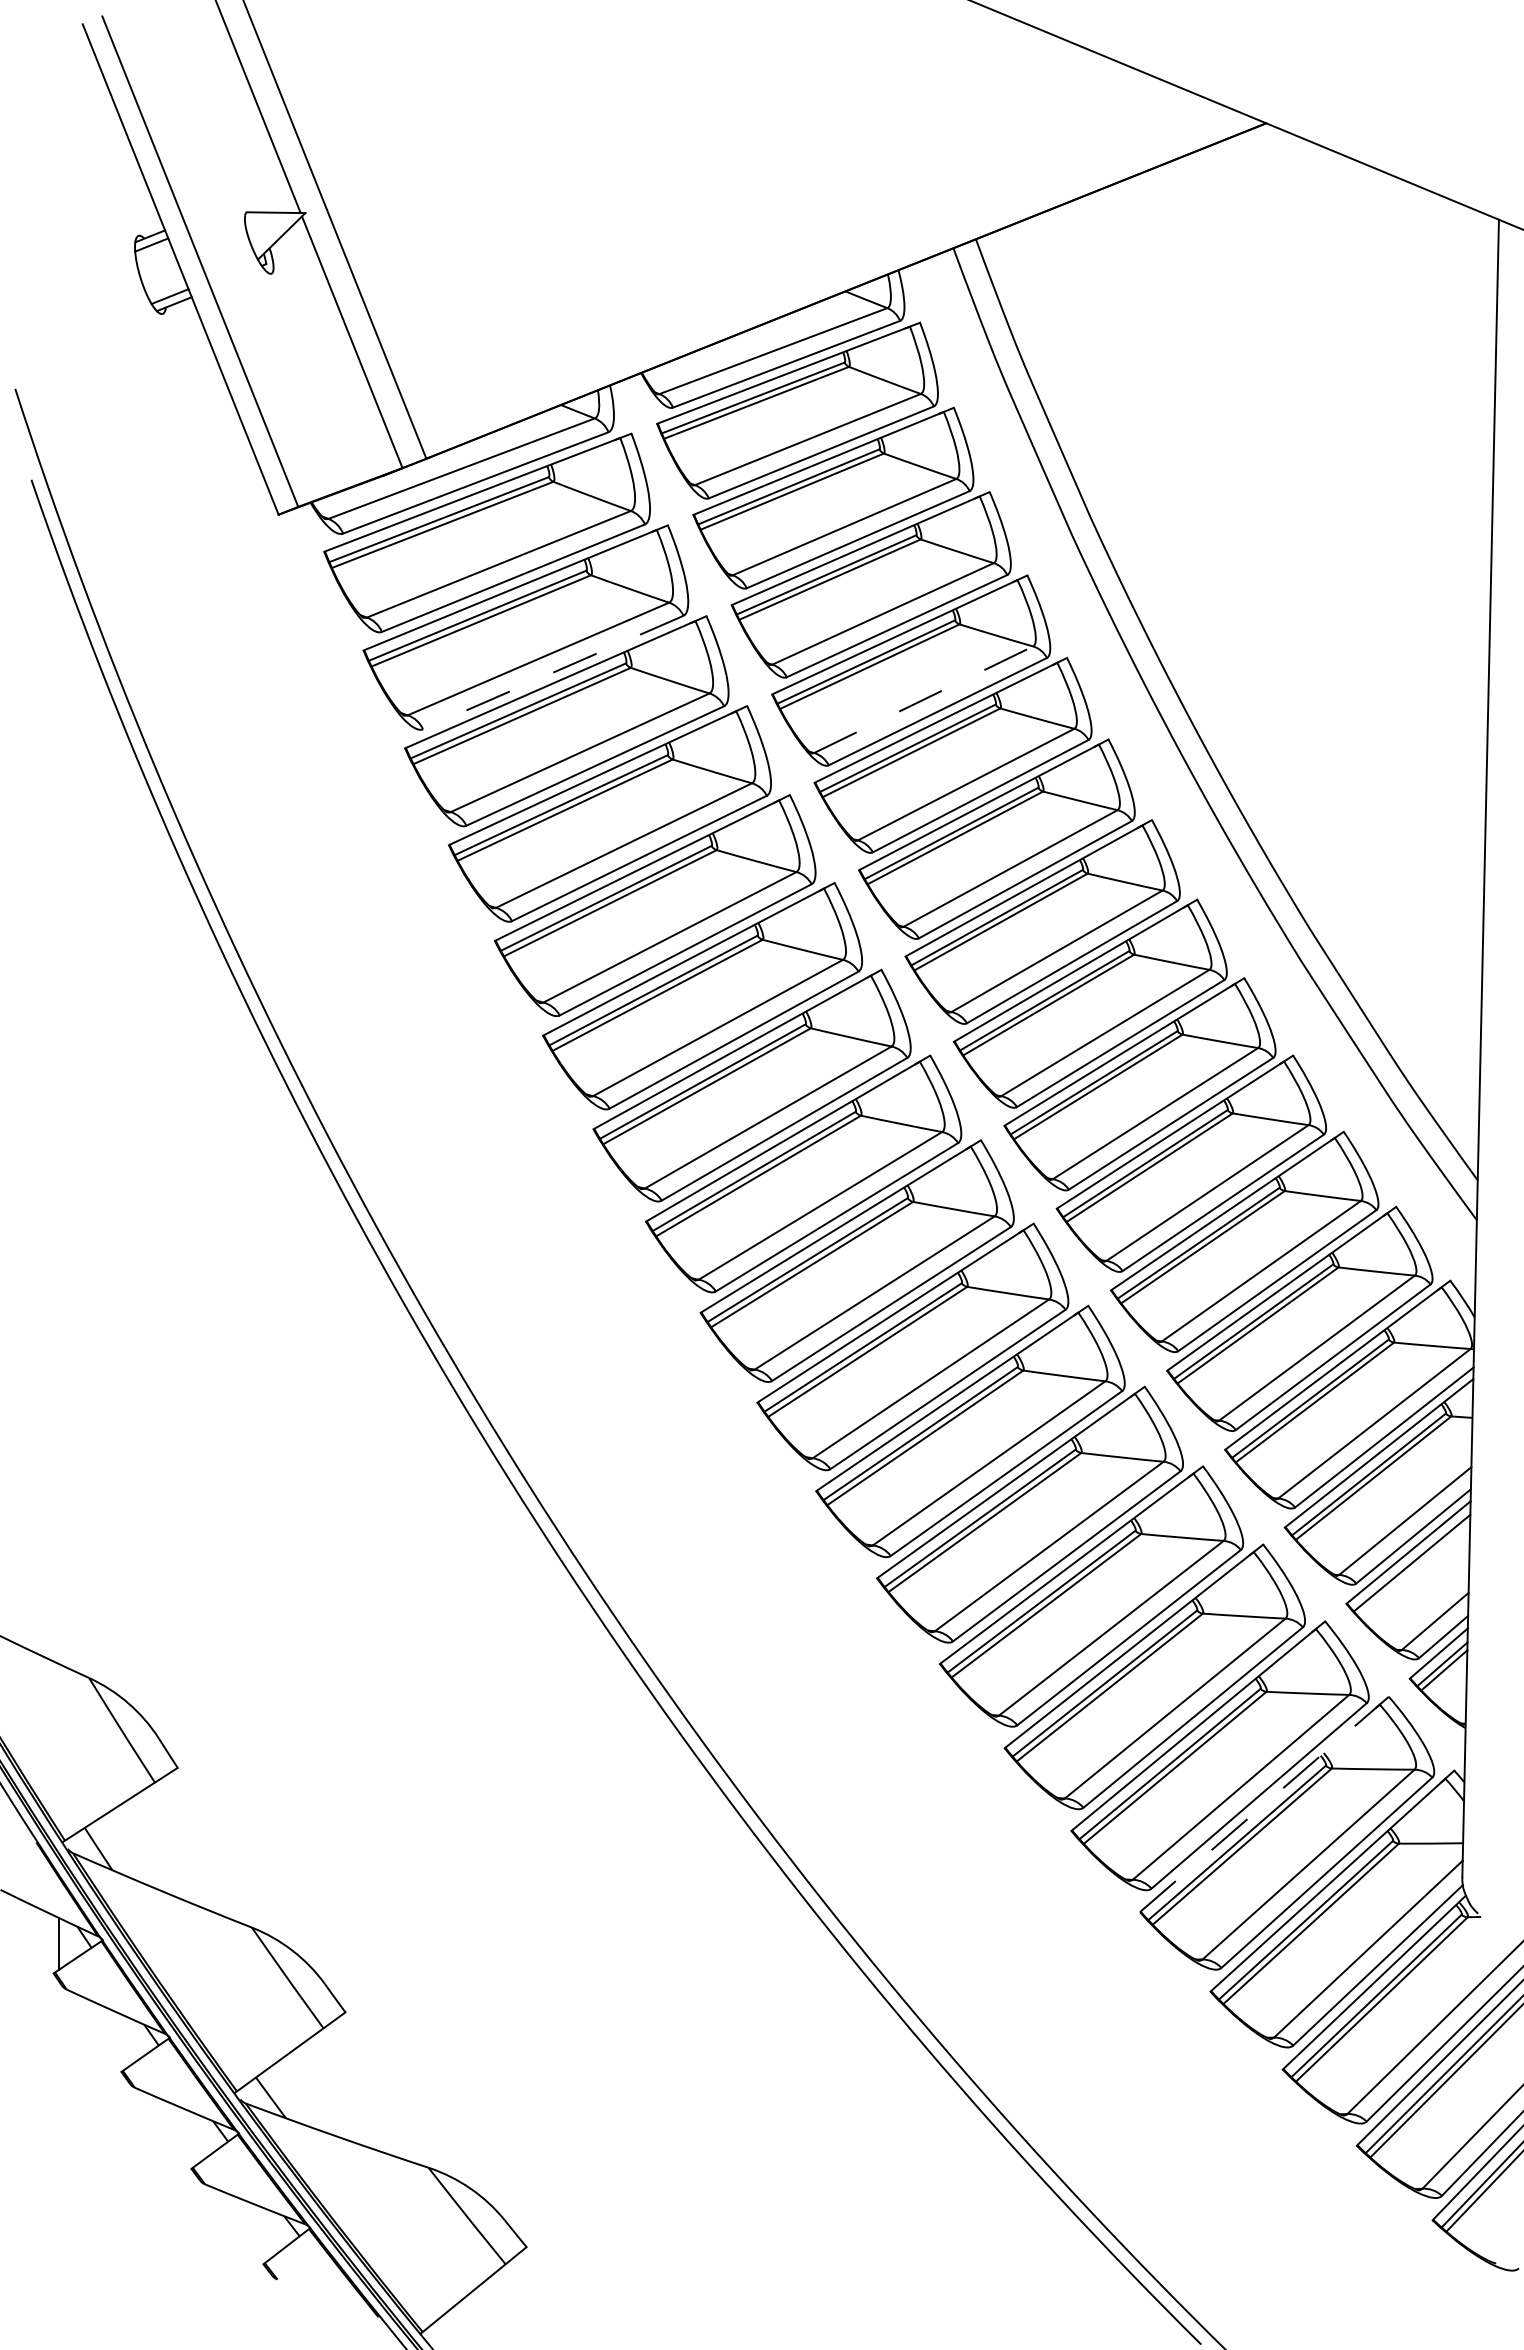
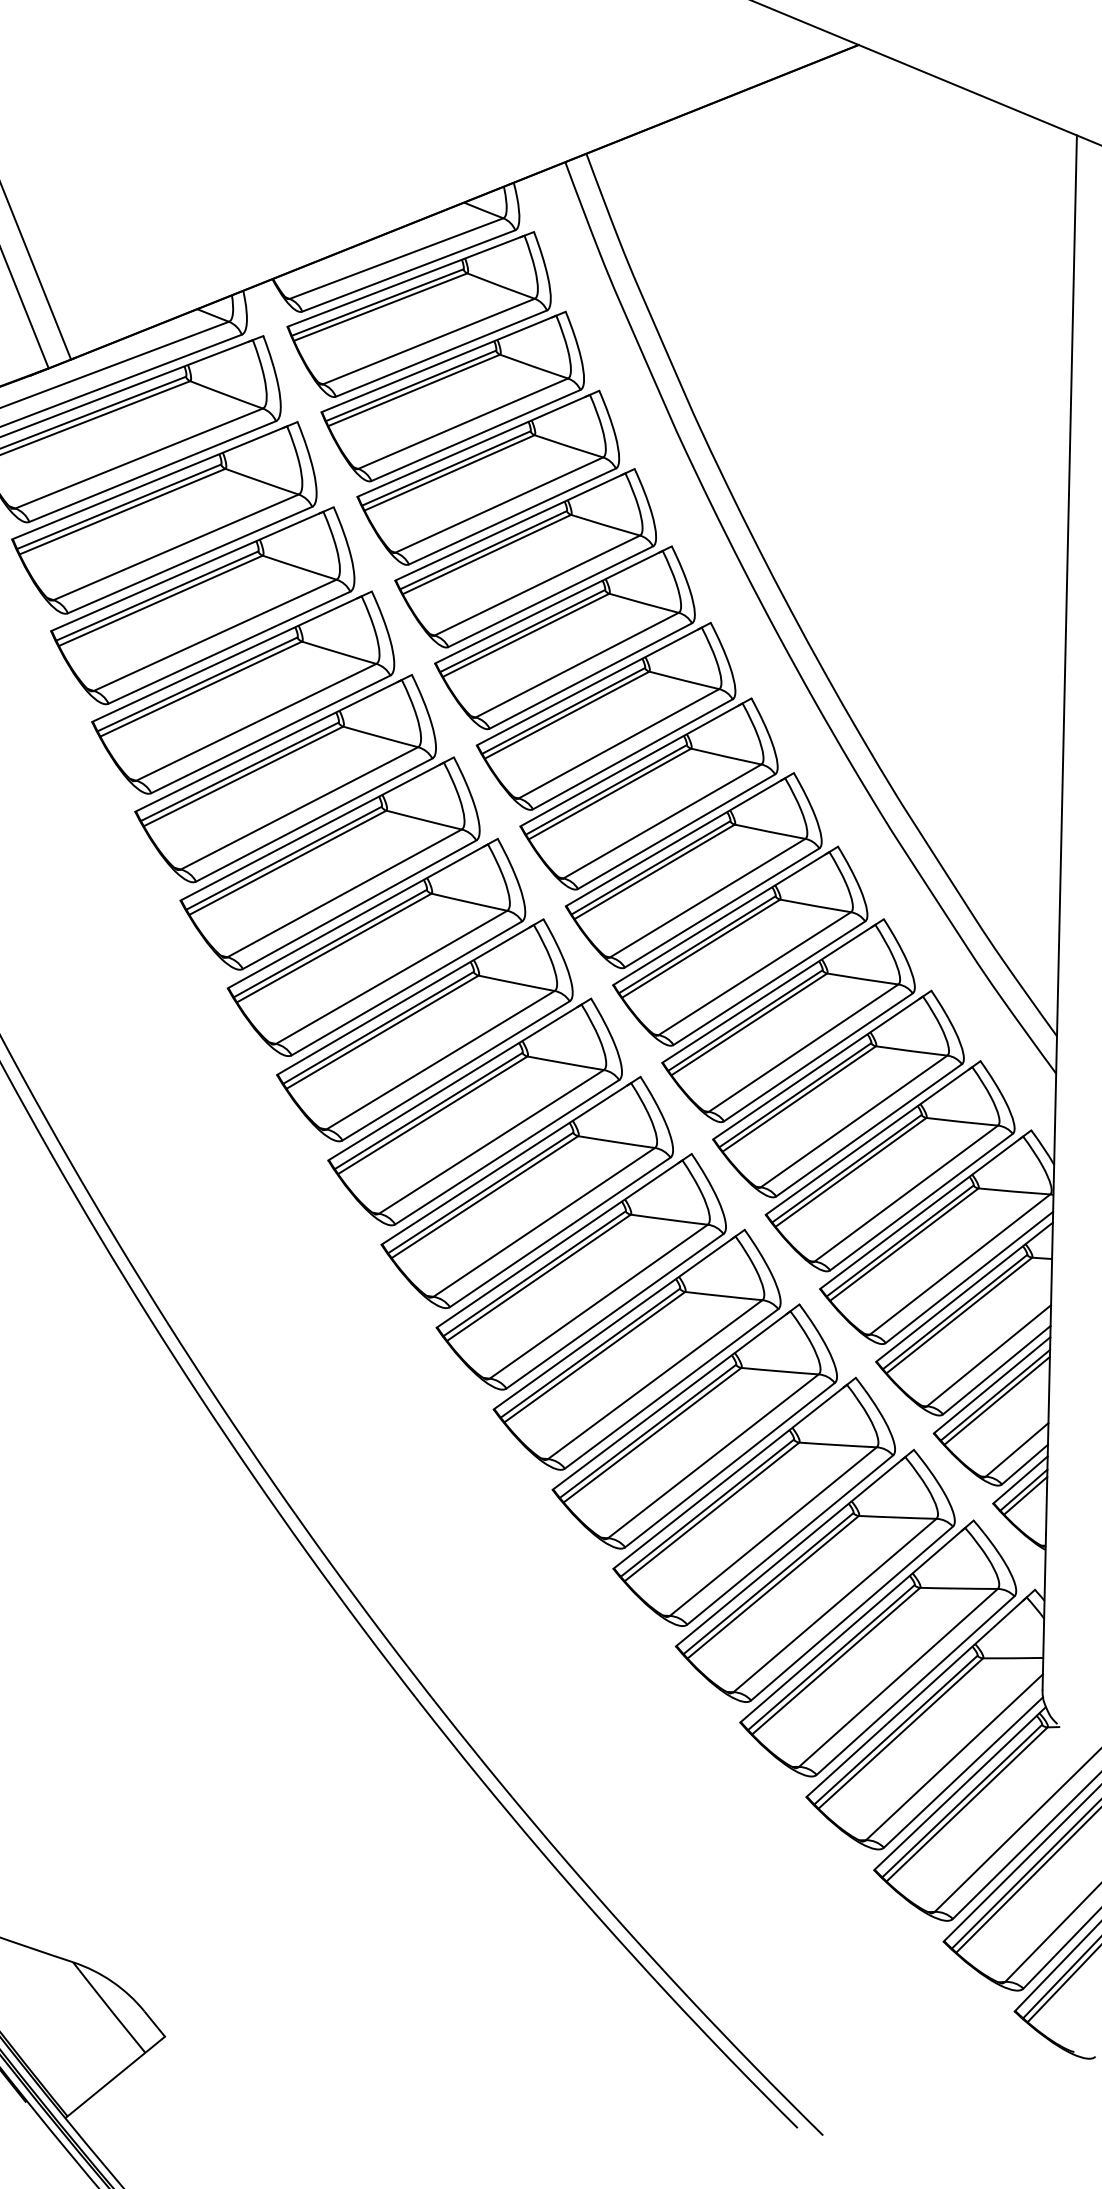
line: (552, 672) -> (189, 560), dashed -> solid
line: (923, 699) -> (537, 585), dashed -> solid
line: (1413, 1568) -> (996, 1400), added
line: (1264, 1804) -> (857, 1621), dashed -> solid

